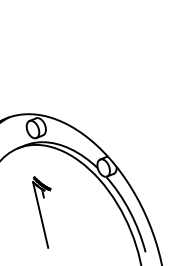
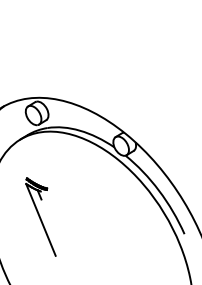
part: (41, 212) -> (41, 216), moved

